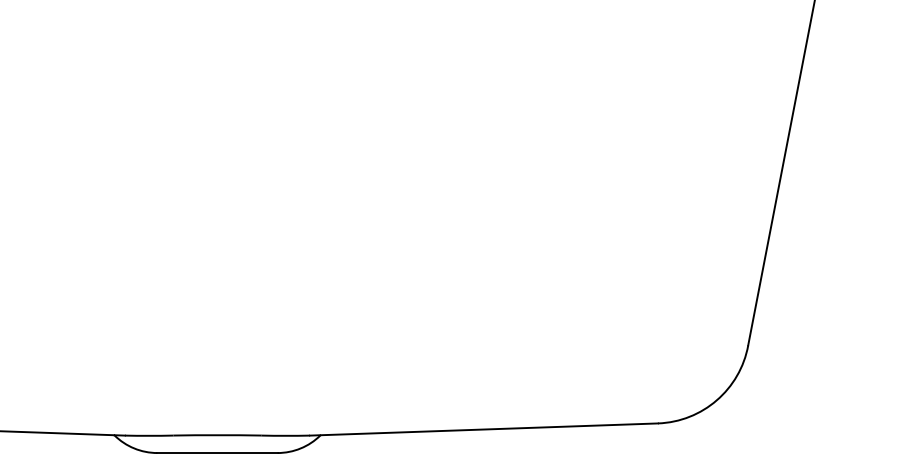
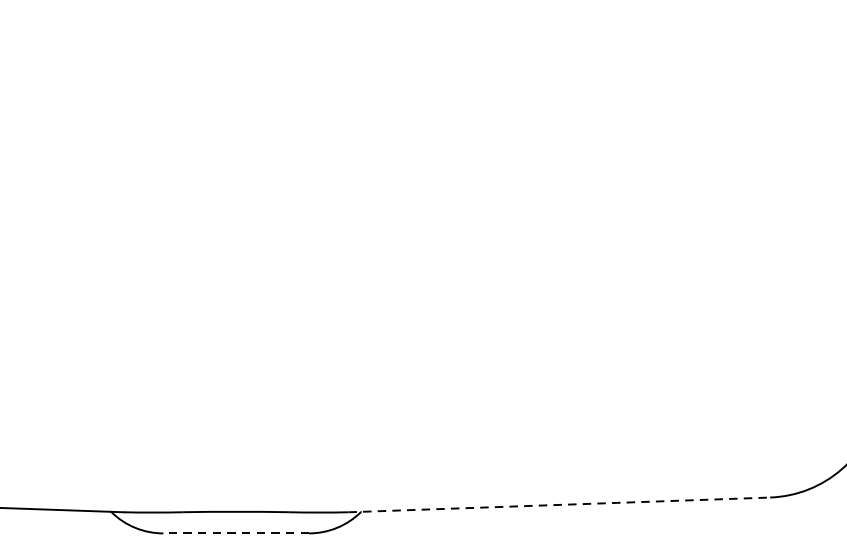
line: (484, 429) -> (559, 504), solid -> dashed
line: (217, 453) -> (236, 533), solid -> dashed

